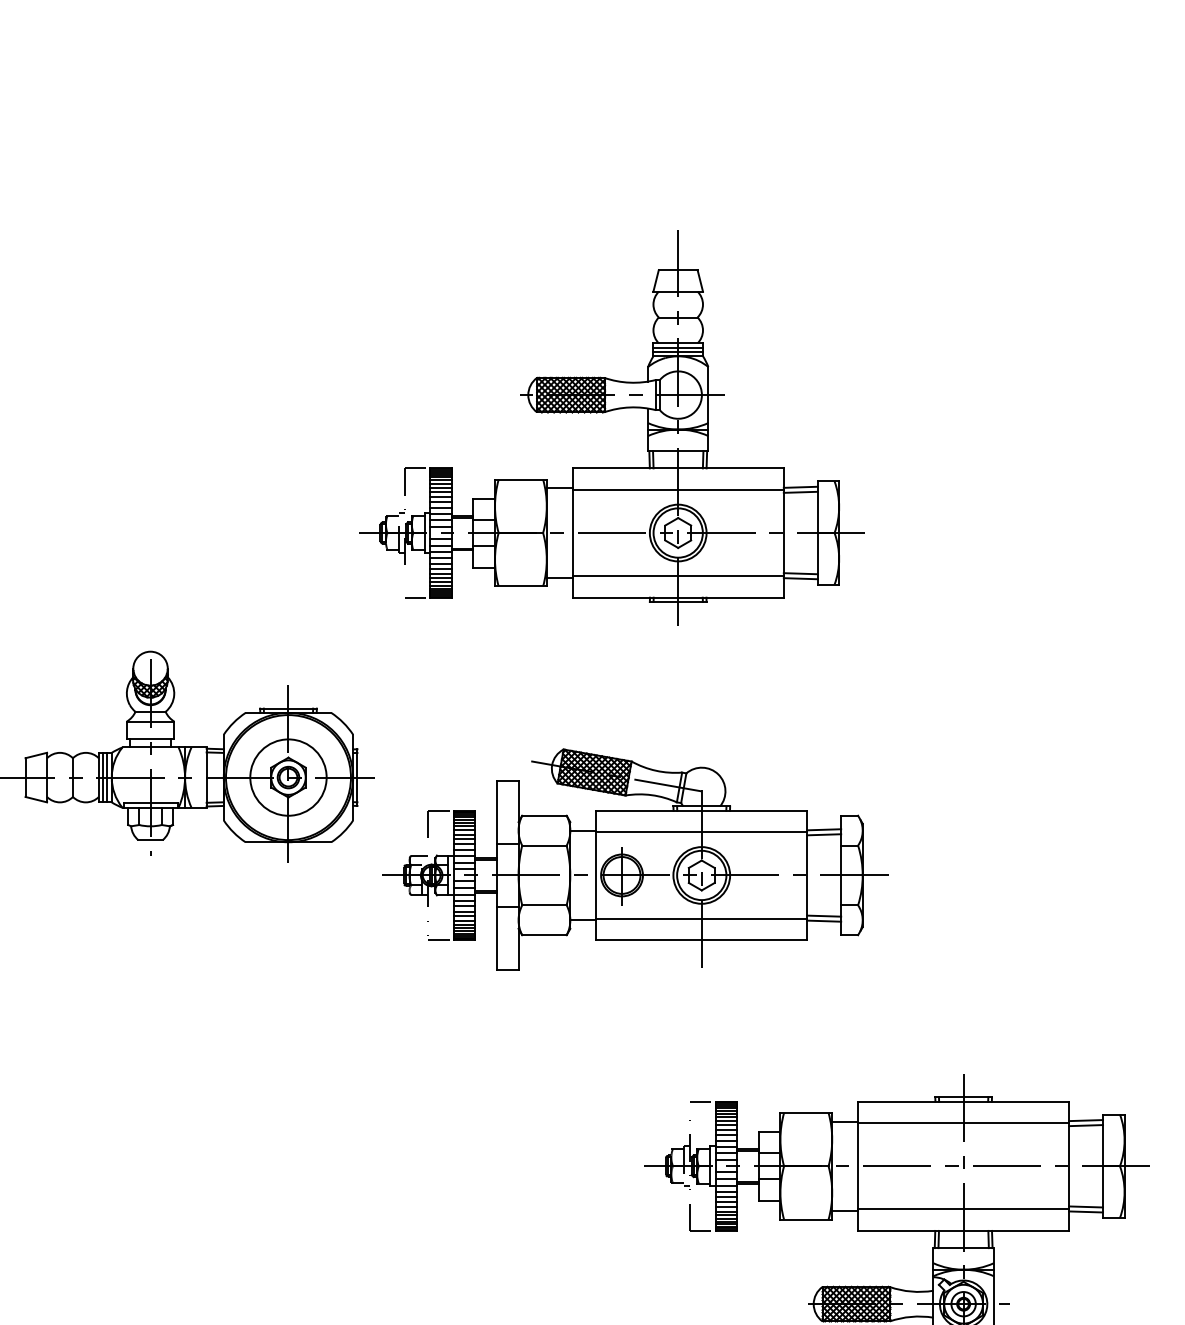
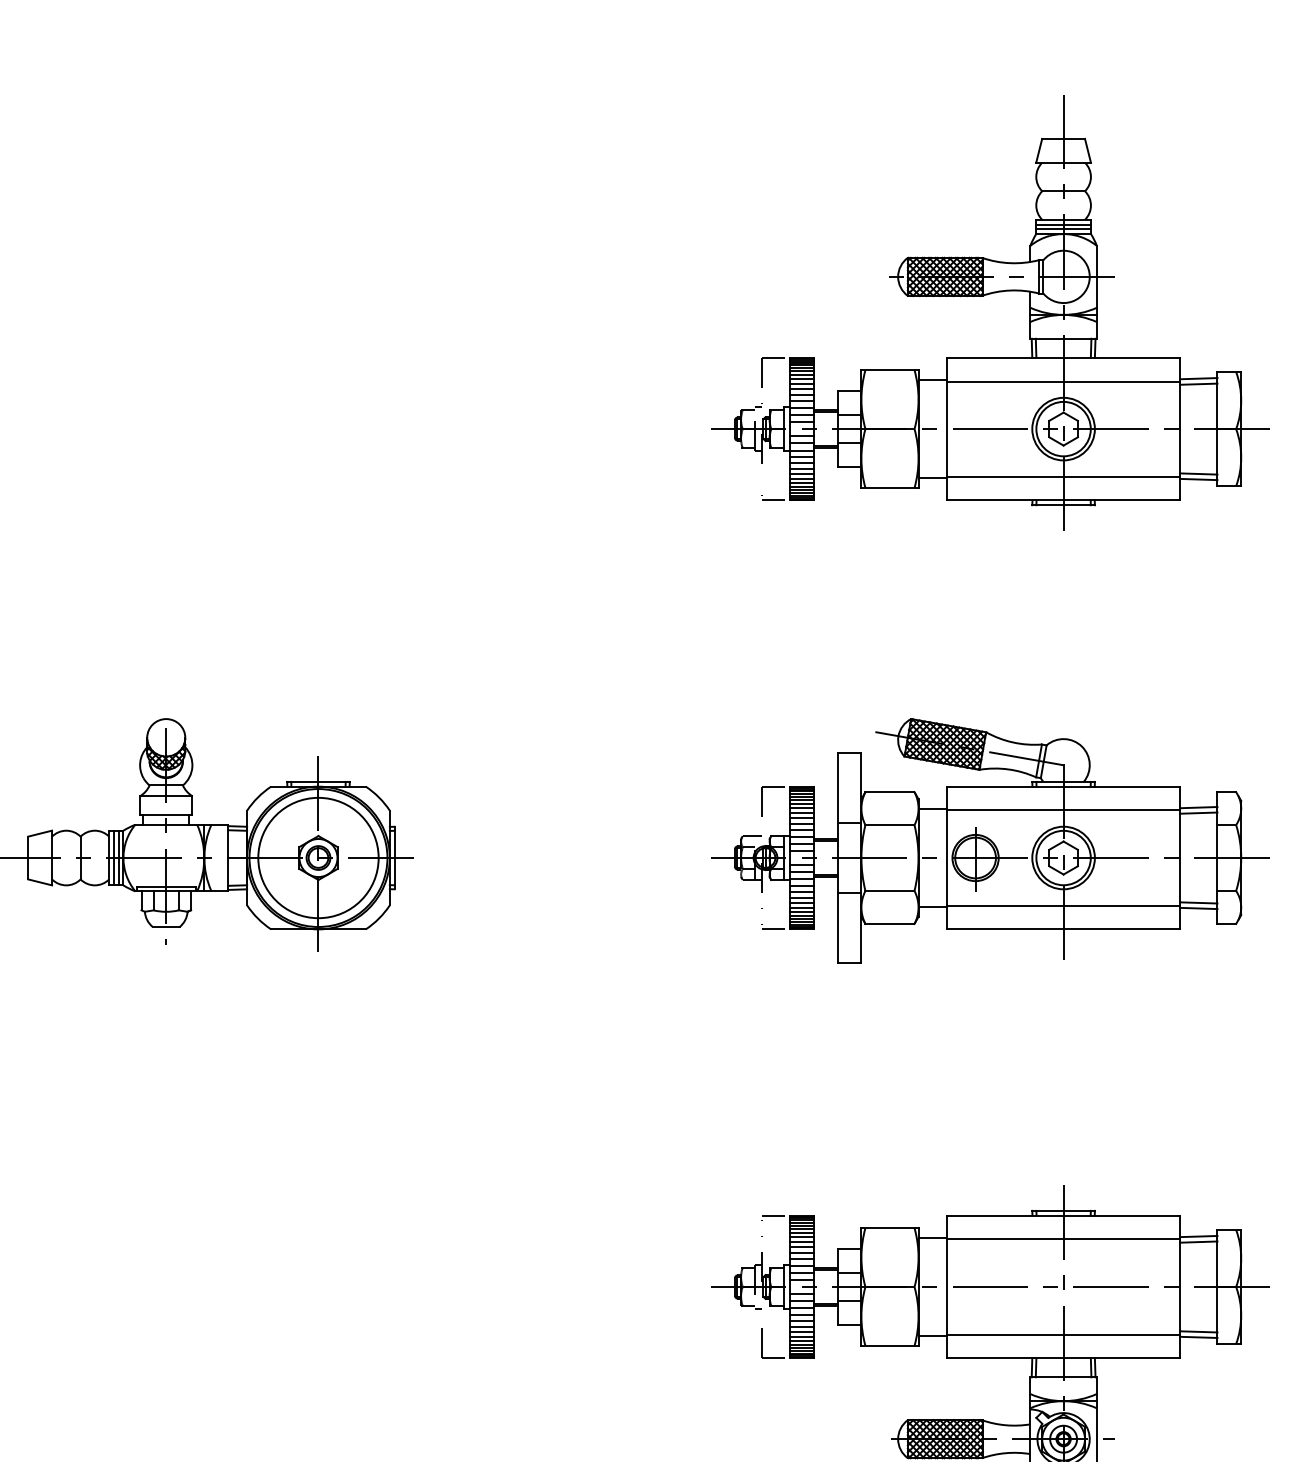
part: (609, 411) -> (987, 295), moved
circle: (288, 777) -> (318, 857), size x1.43
part: (635, 859) -> (990, 840), moved

